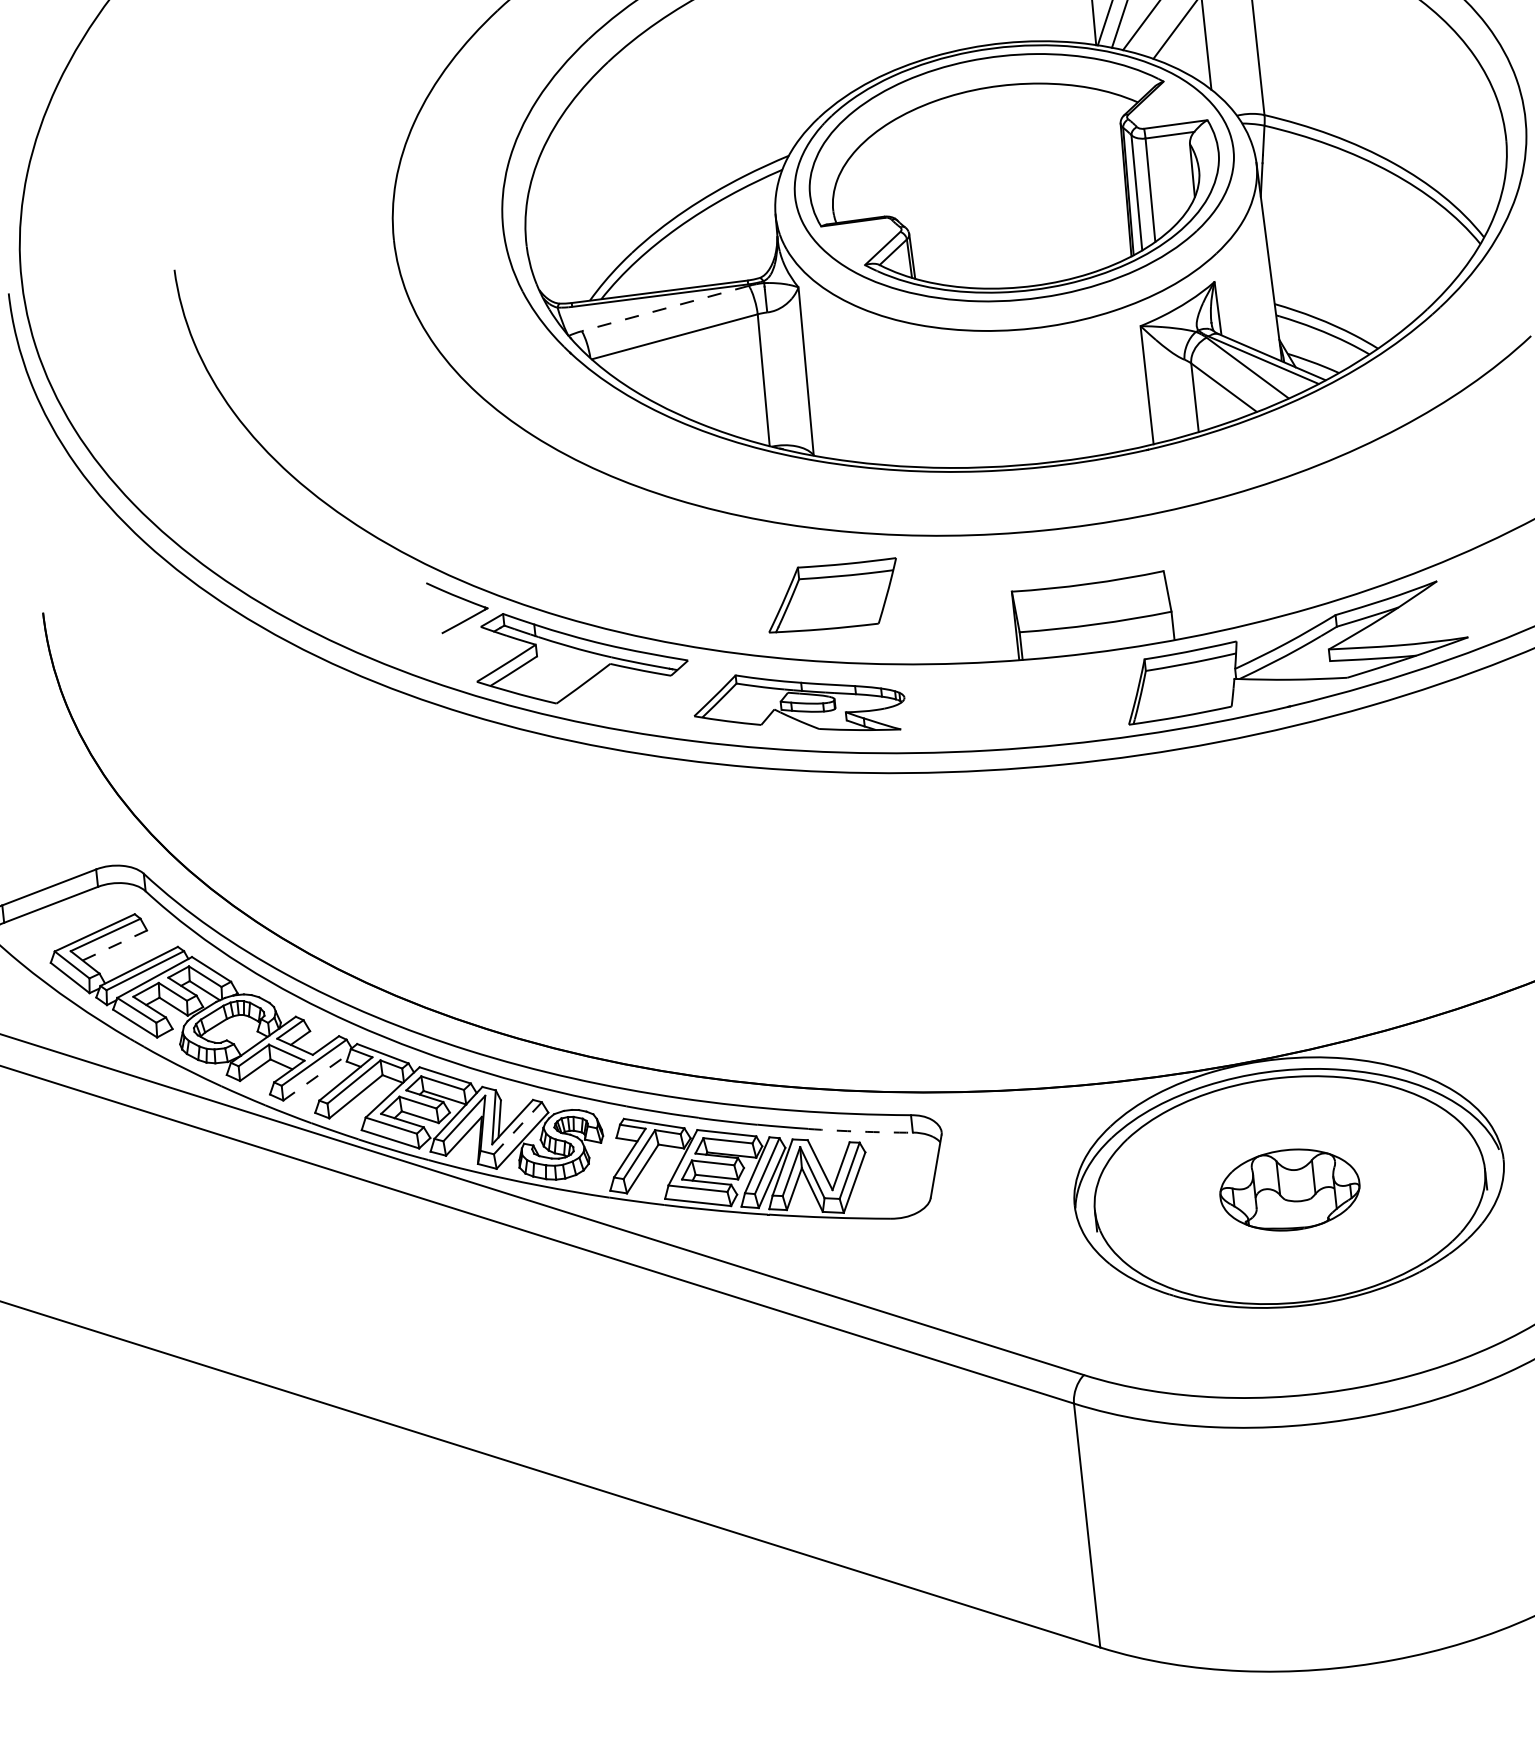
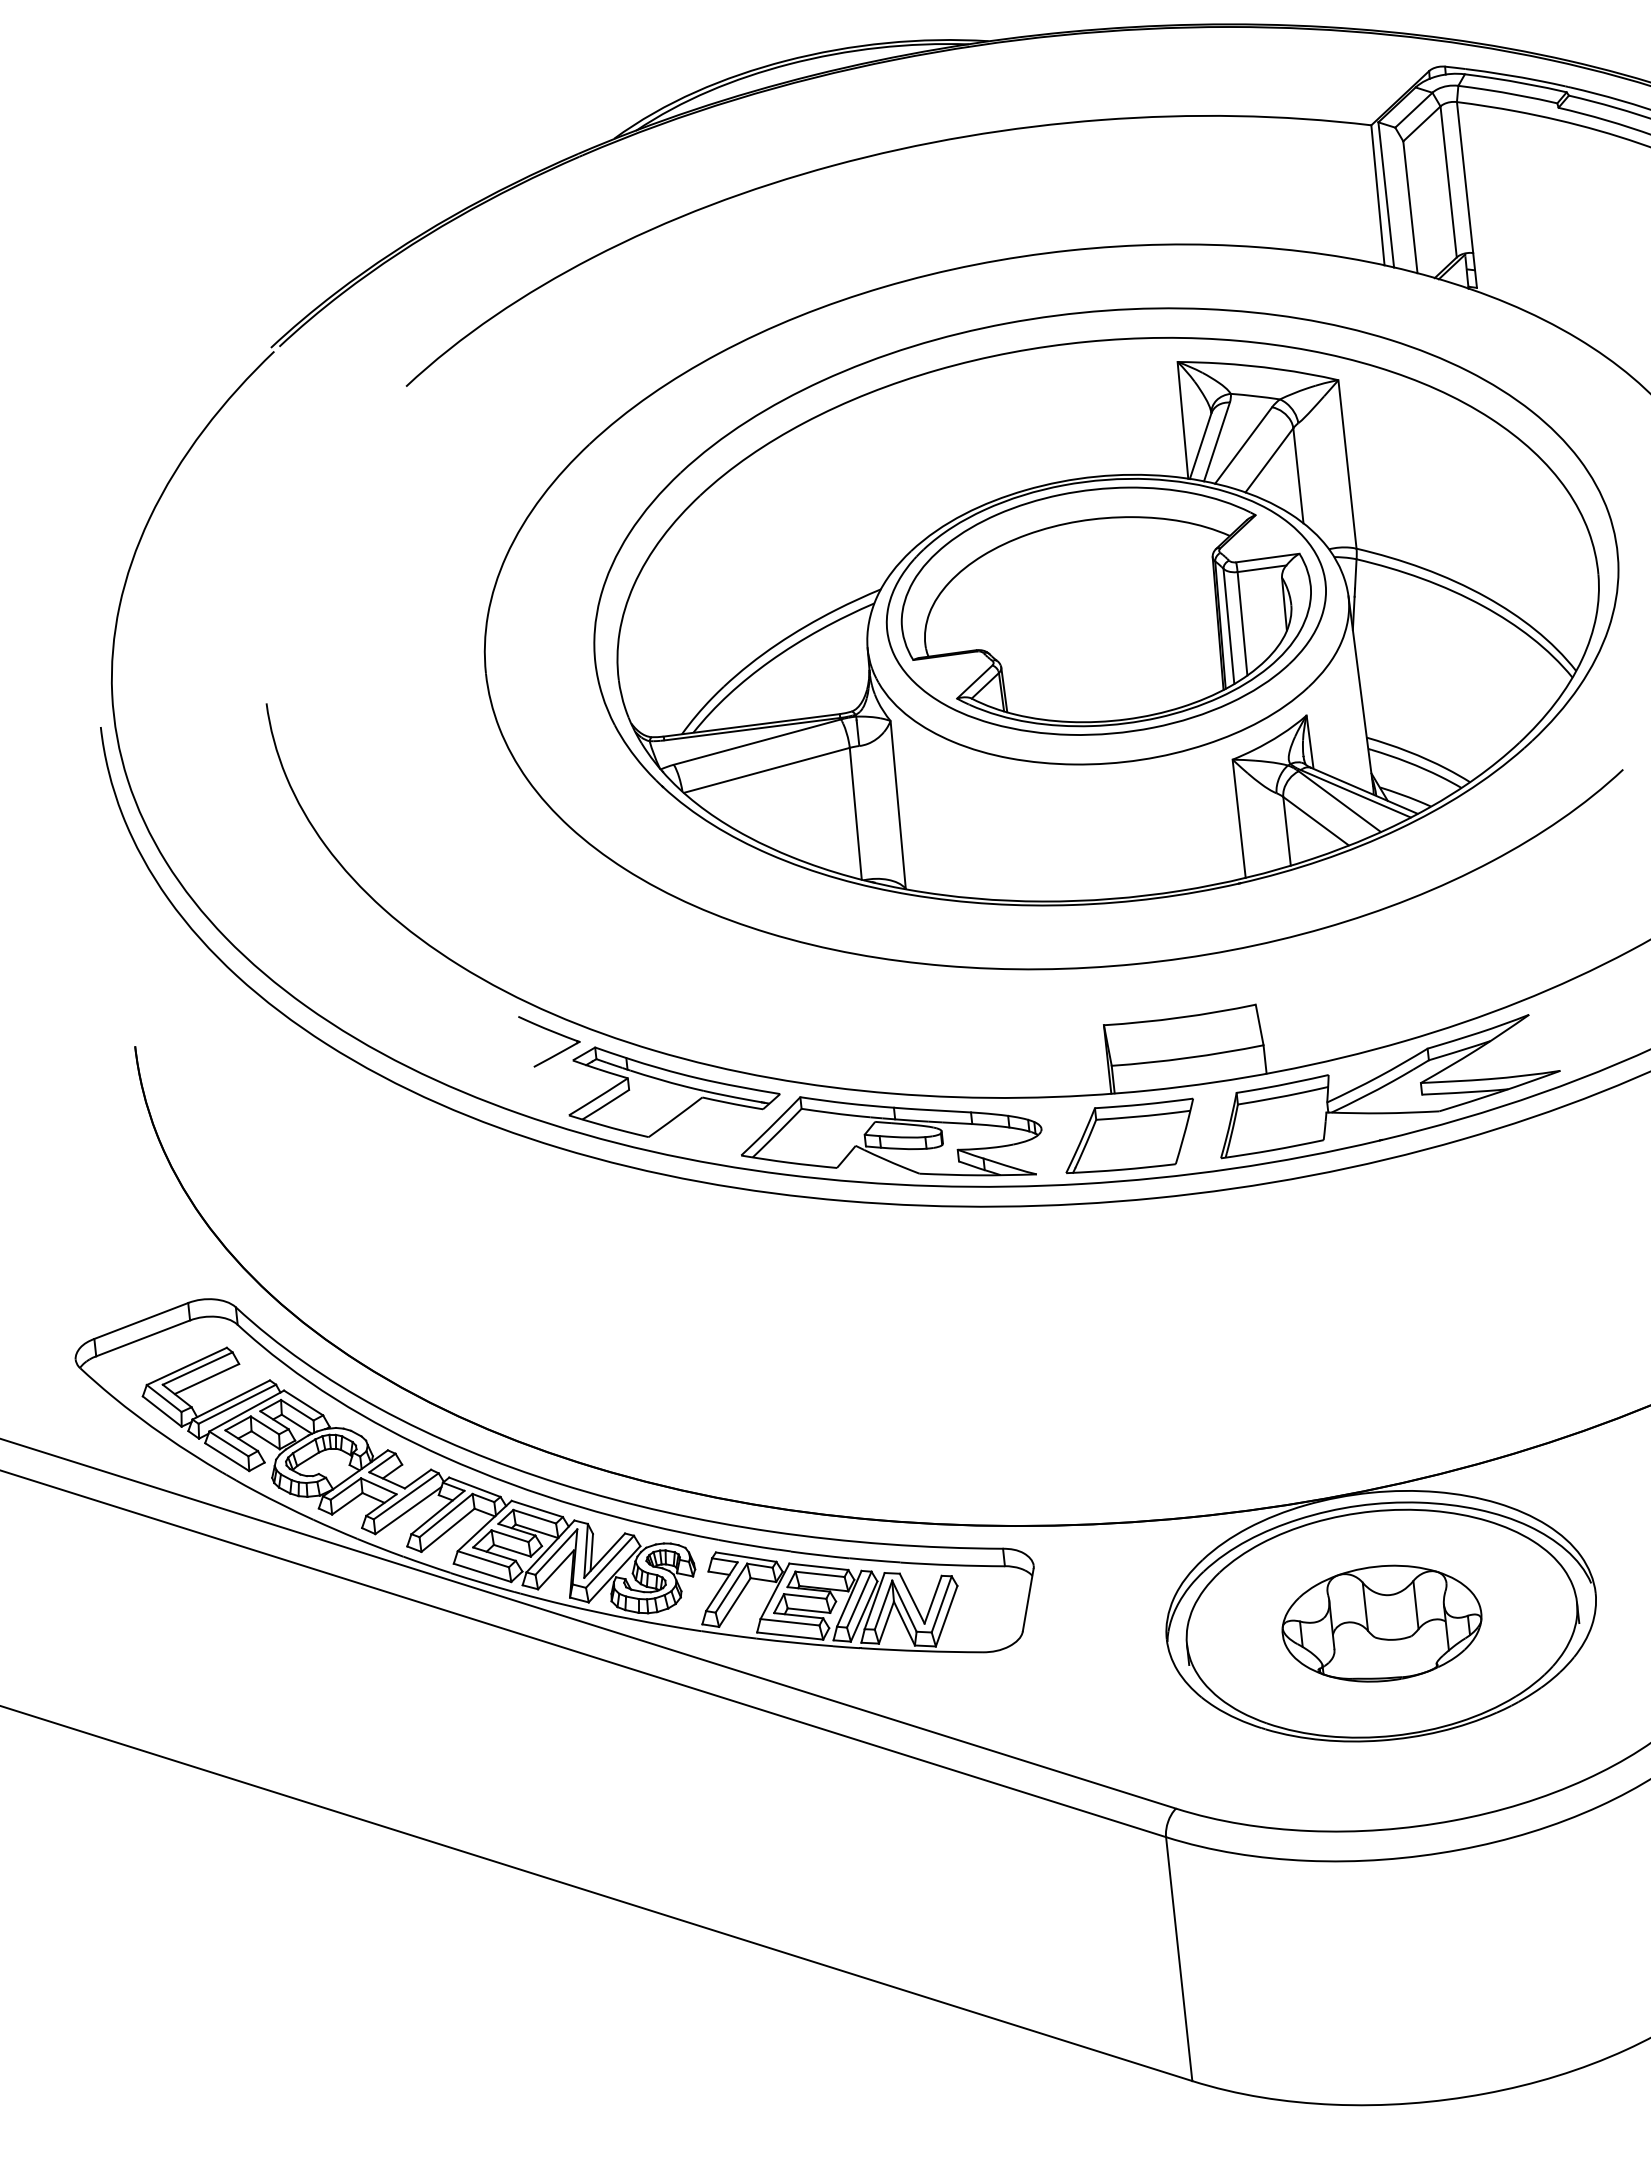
line: (665, 308) -> (757, 742), dashed -> solid
part: (832, 594) -> (1129, 1135), moved
part: (799, 702) -> (891, 1136), size x1.43
line: (115, 944) -> (207, 1378), dashed -> solid
line: (316, 1076) -> (408, 1510), dashed -> solid
line: (518, 1127) -> (610, 1561), dashed -> solid
arc: (860, 1131) -> (952, 1565), dashed -> solid
part: (1289, 1189) -> (1381, 1623), size x1.43

